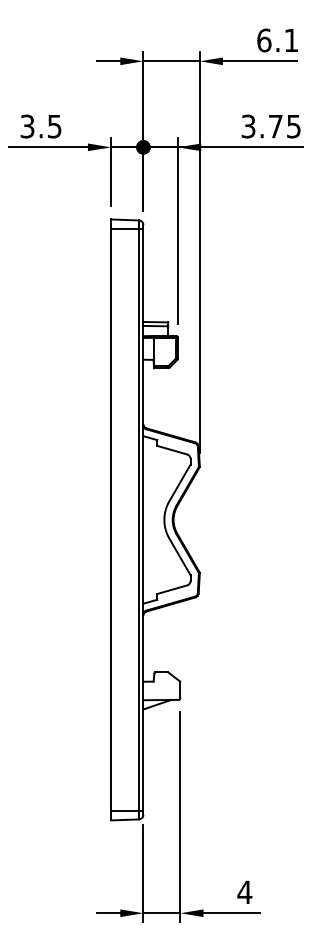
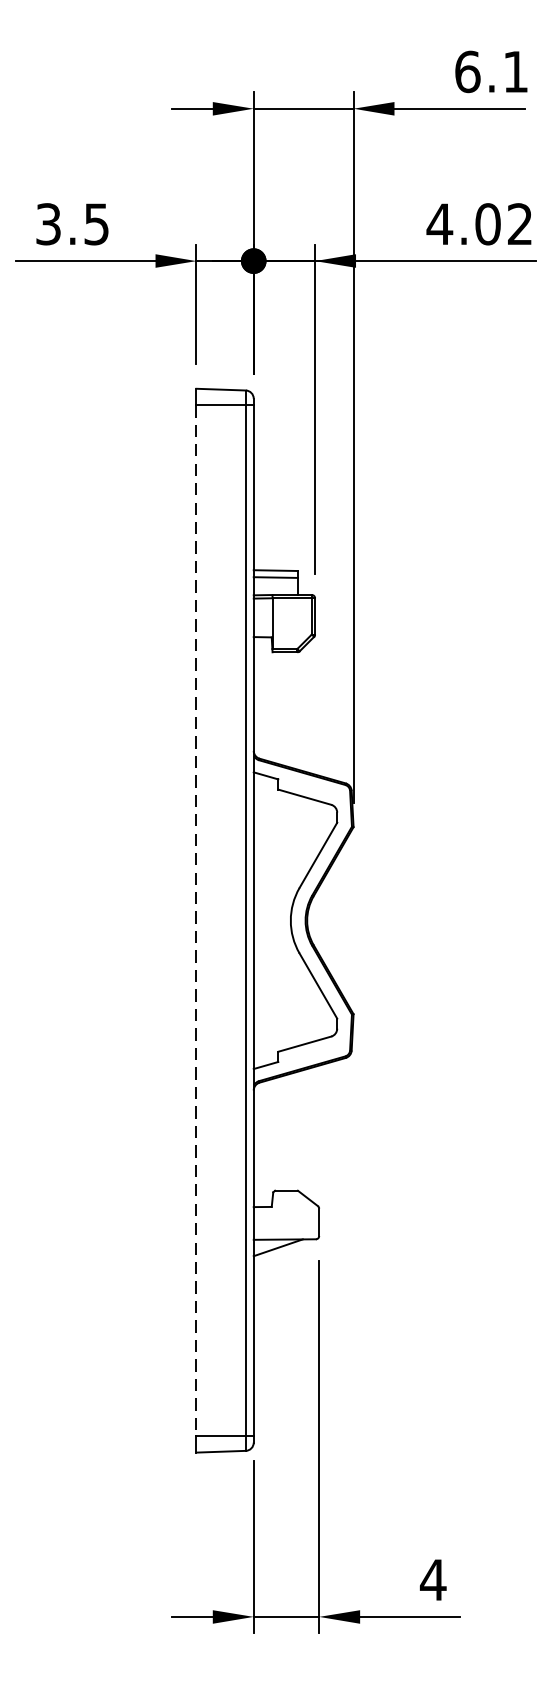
text: (270, 126) -> (478, 224), 3.75 -> 4.02
line: (111, 520) -> (197, 921), solid -> dashed

